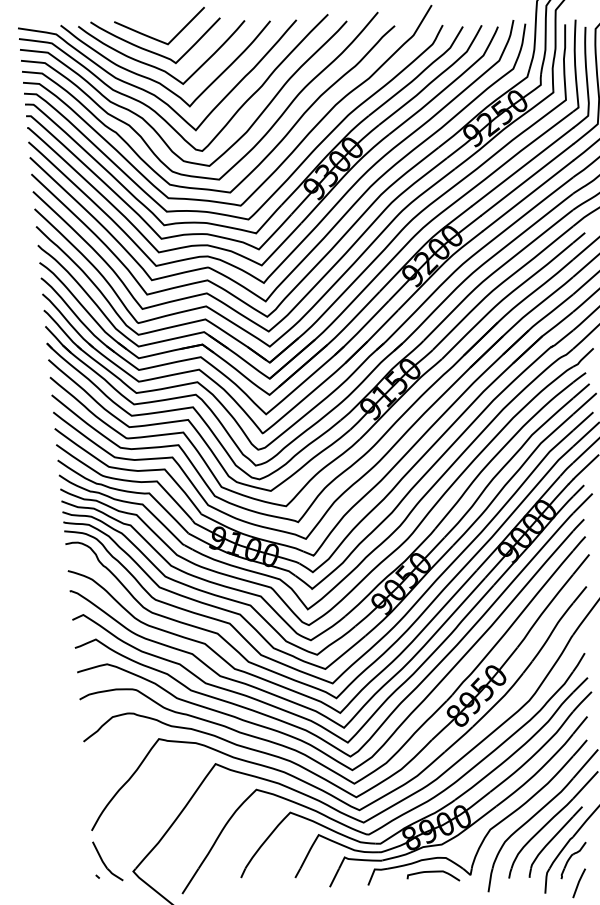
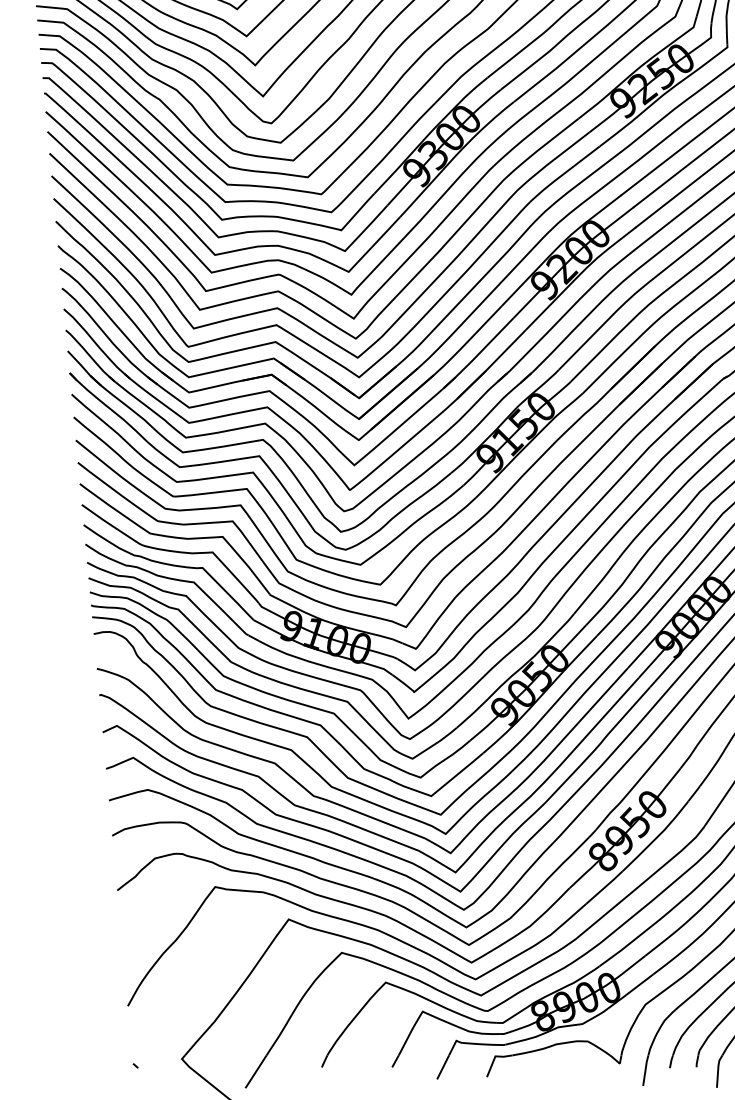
part: (107, 861) -> (148, 1046), removed
curve: (433, 872) -> (571, 1060), removed

